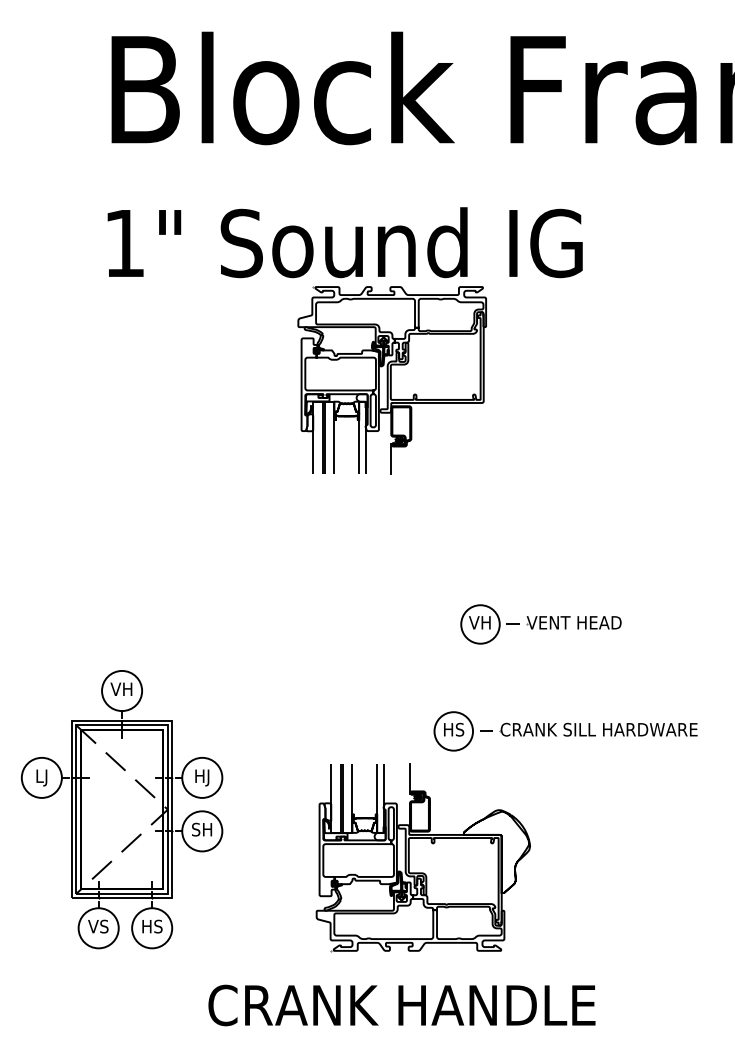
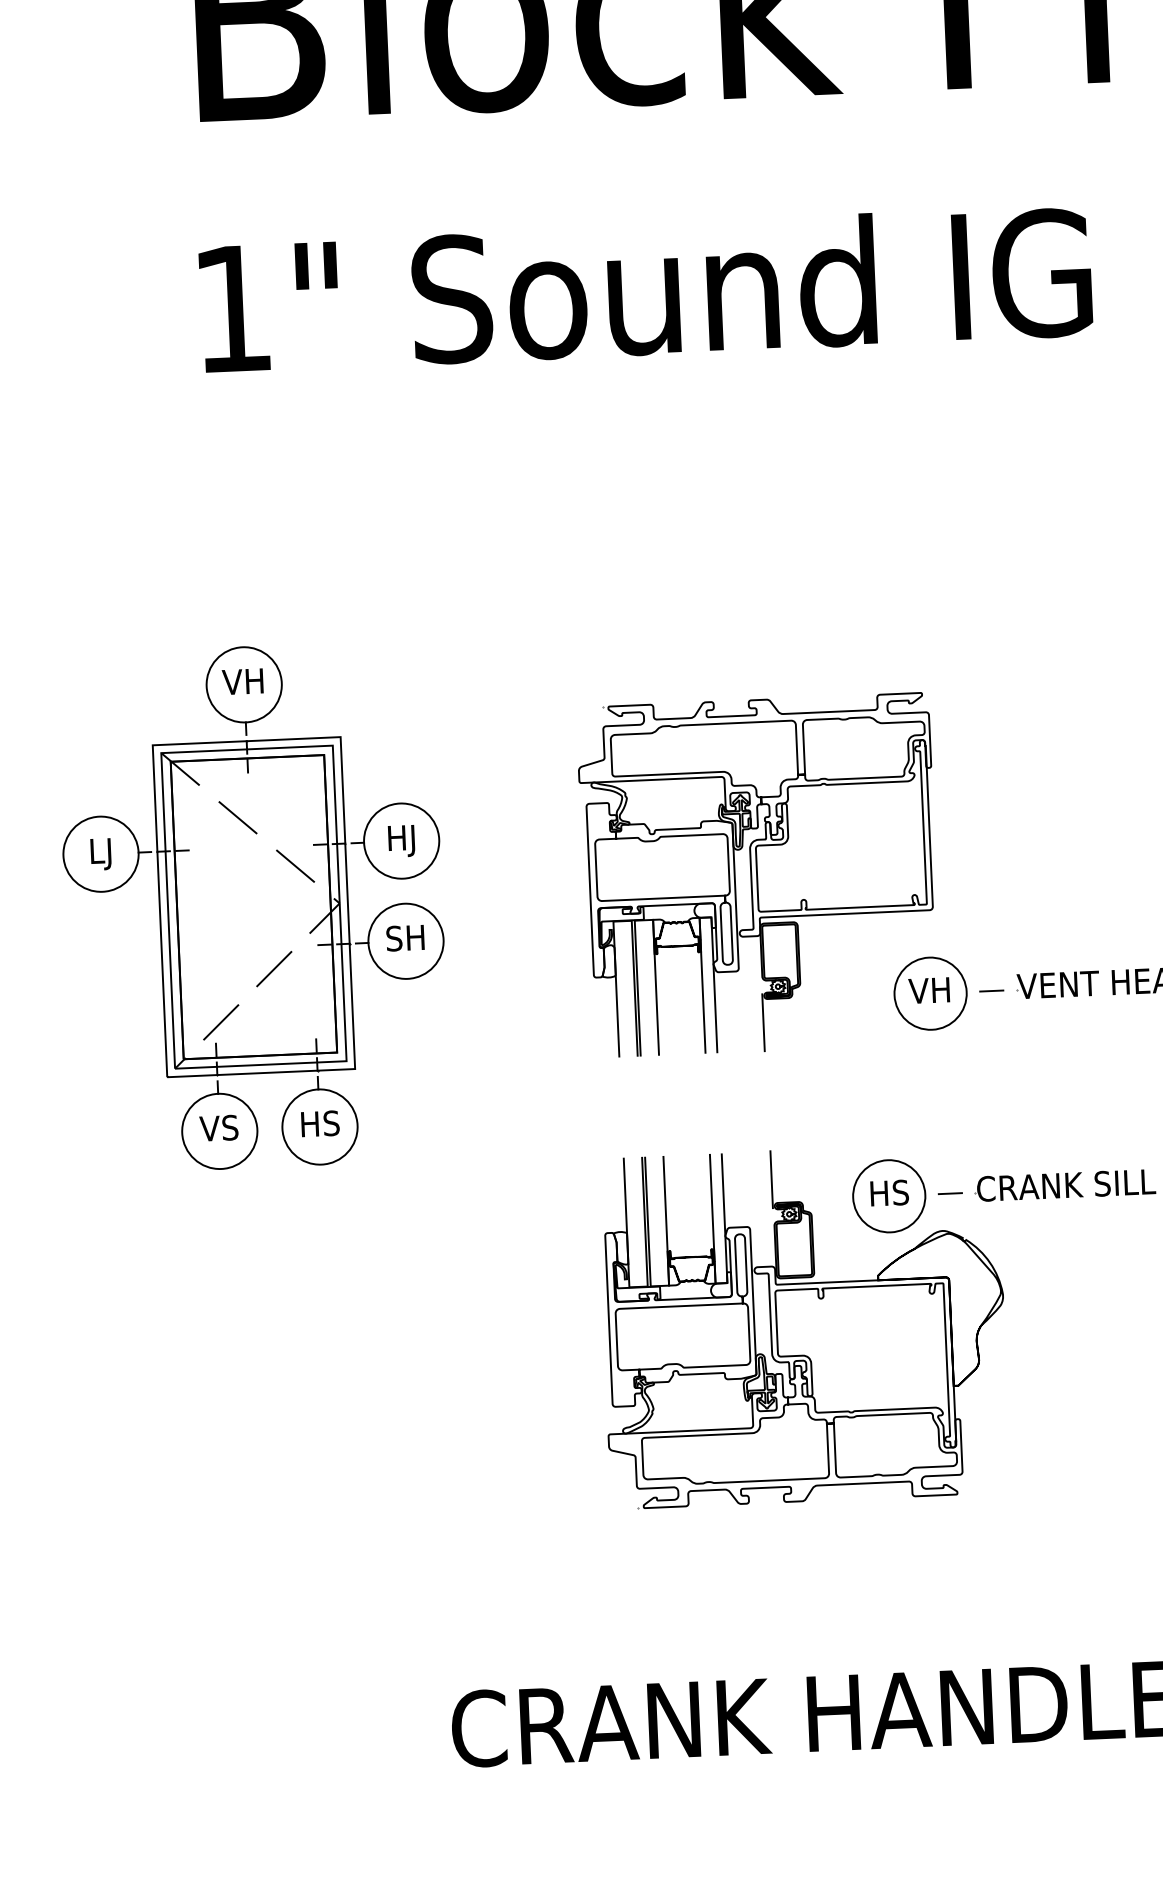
part: (391, 380) -> (758, 875), moved
part: (121, 809) -> (252, 906), moved
part: (422, 857) -> (802, 1326), moved

